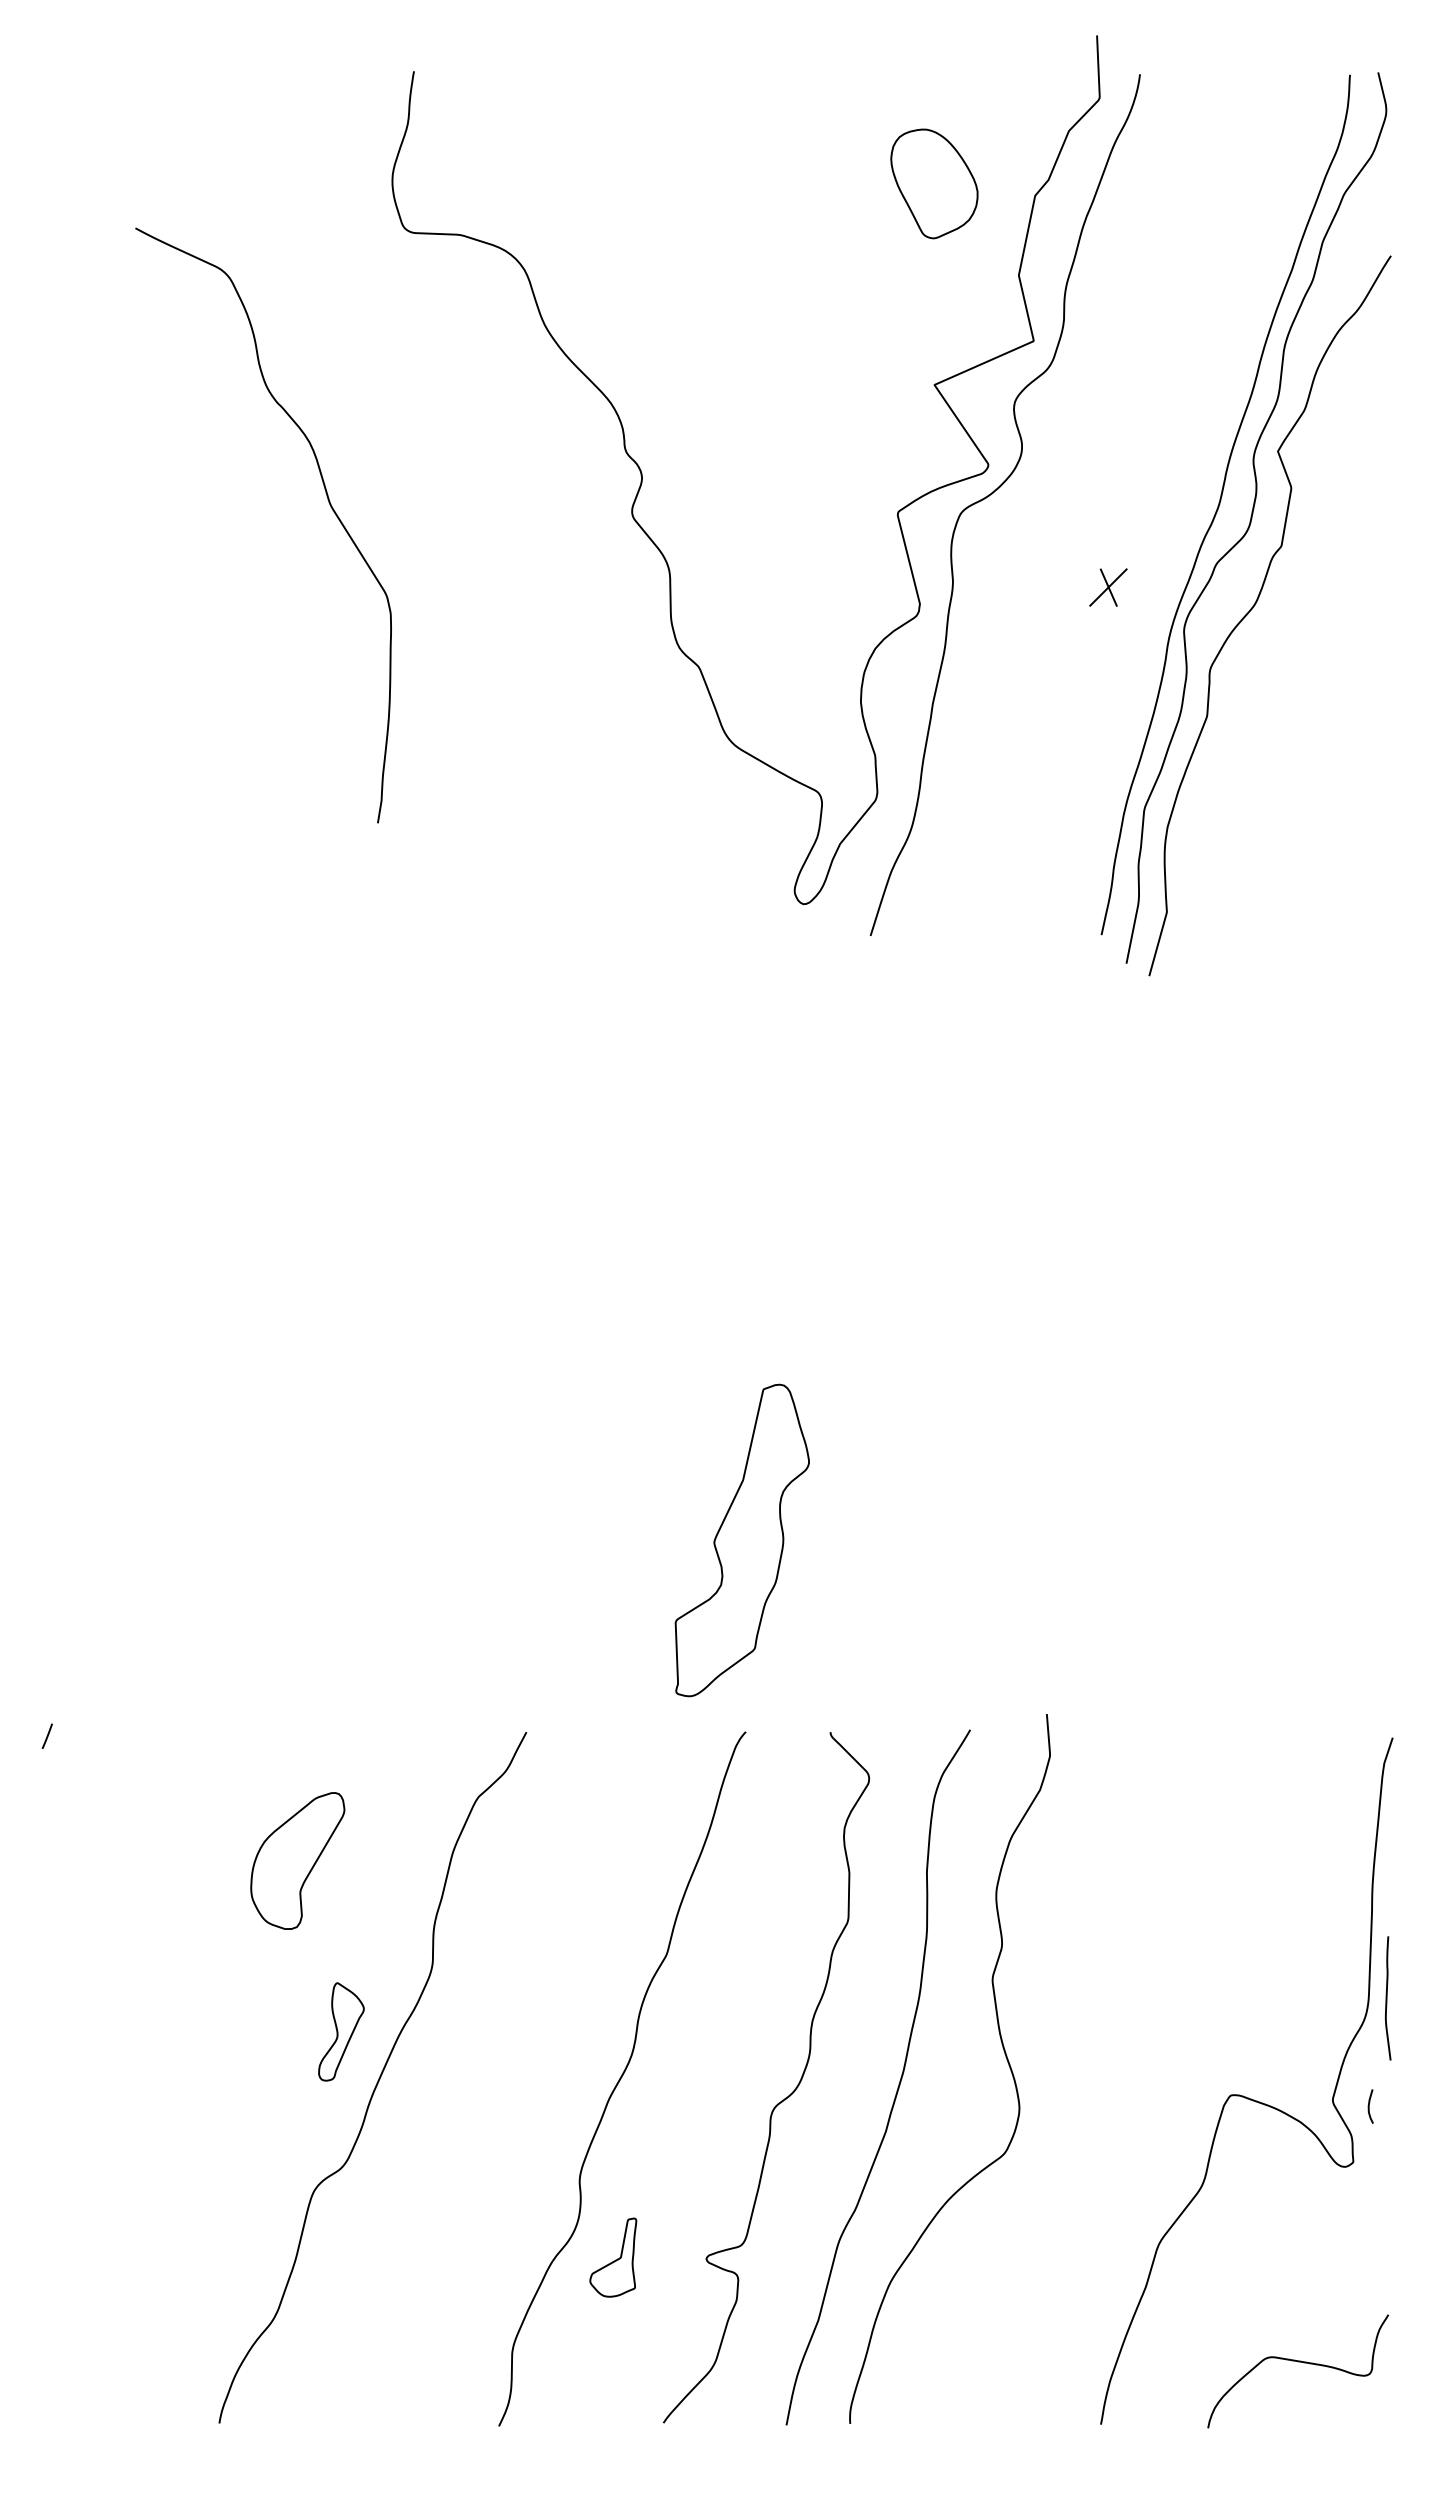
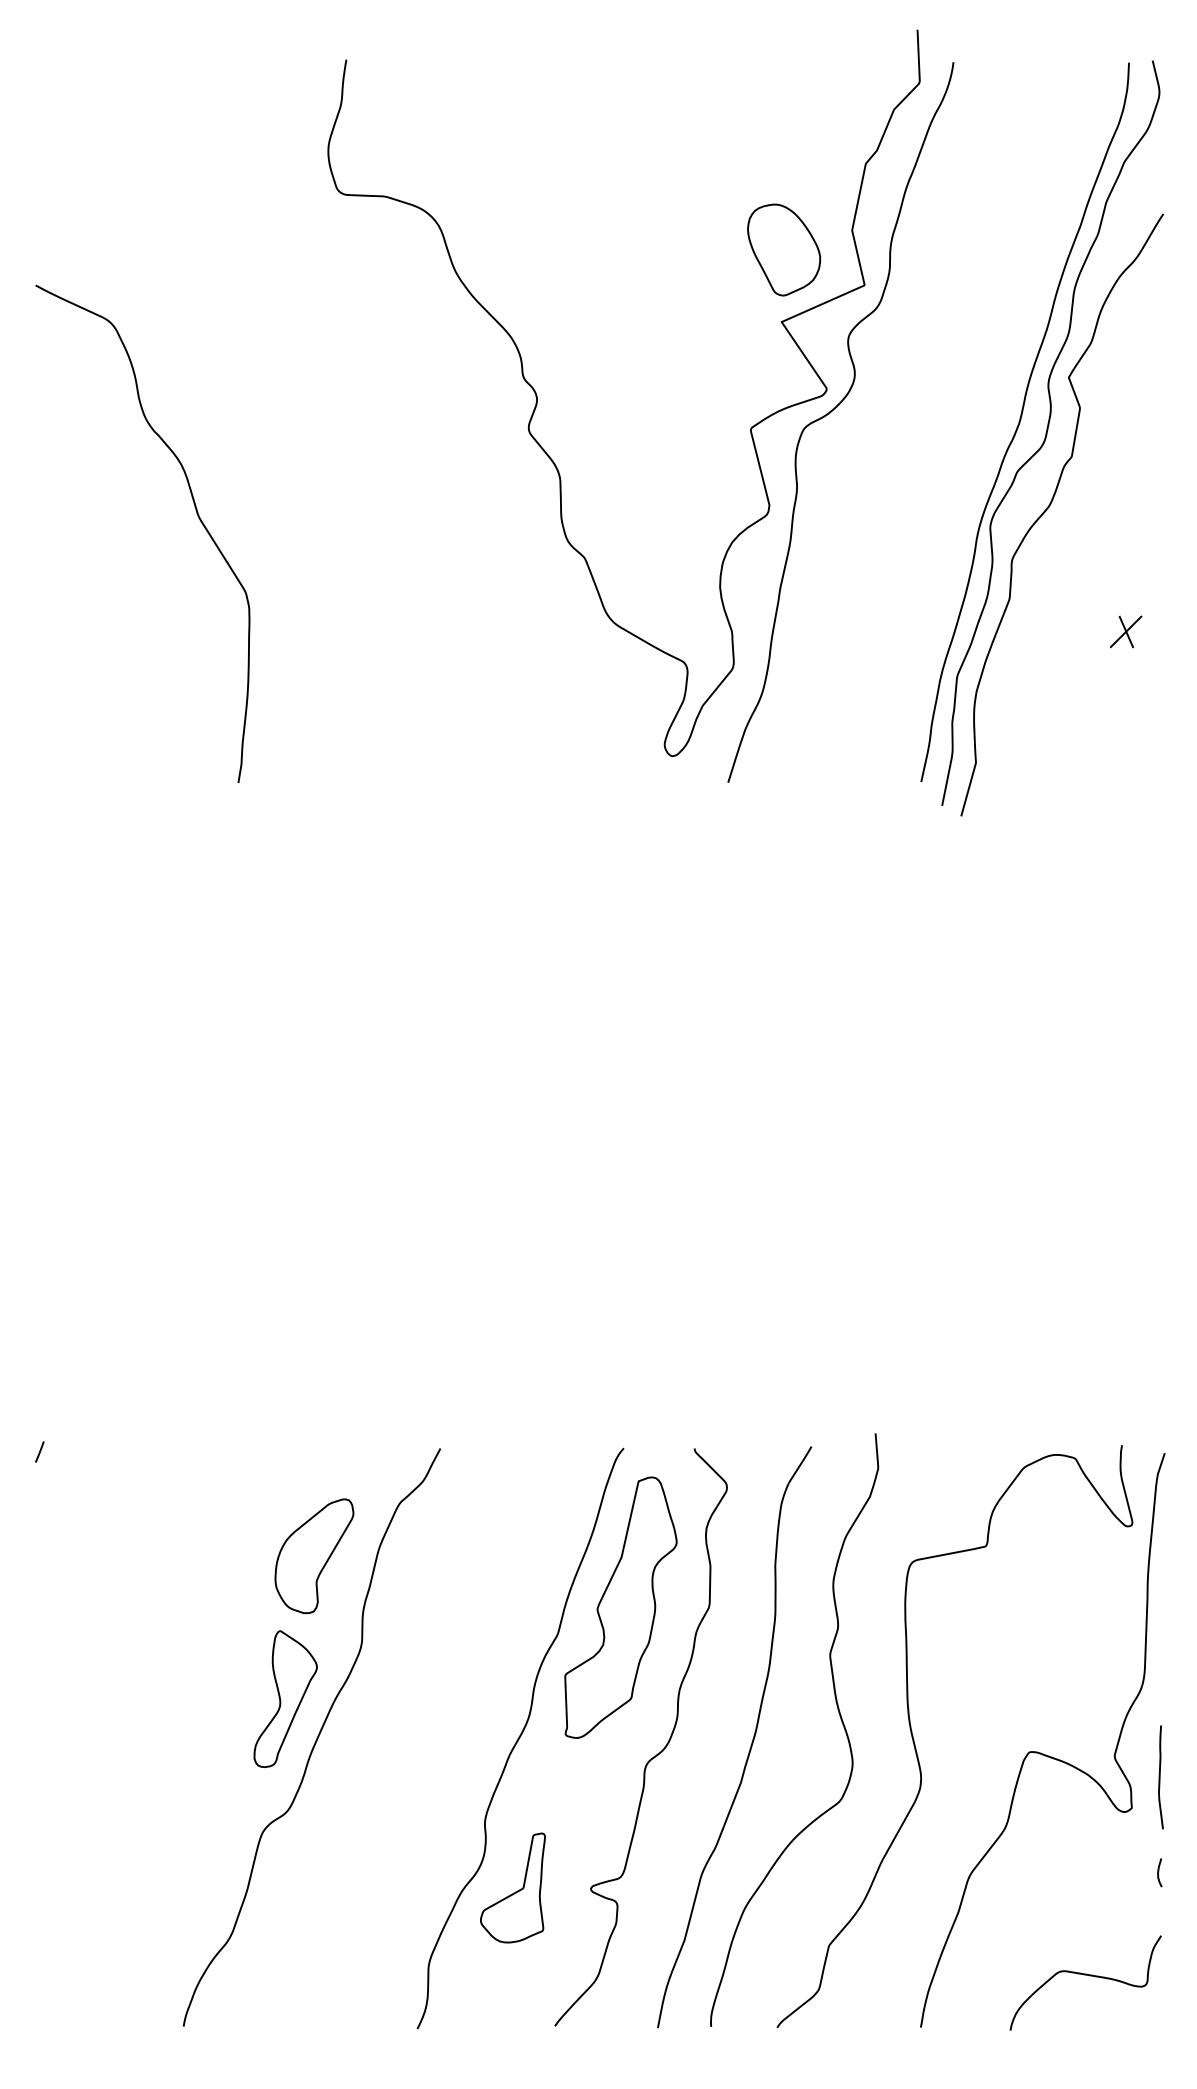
part: (934, 183) -> (784, 249), moved
curve: (328, 502) -> (197, 514), moved
part: (1108, 587) -> (1126, 631), moved
part: (741, 1540) -> (620, 1607), moved
part: (297, 1860) -> (314, 1555), moved
curve: (1387, 1998) -> (1160, 1777), moved
part: (341, 2031) -> (285, 1698), size x1.67
curve: (1094, 2086) -> (915, 1744), added
curve: (1369, 2106) -> (1158, 1872), moved
part: (613, 2257) -> (513, 1887), size x1.67

